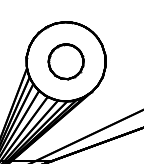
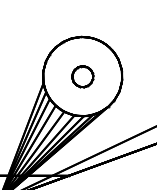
part: (65, 61) -> (82, 76), size x0.6

